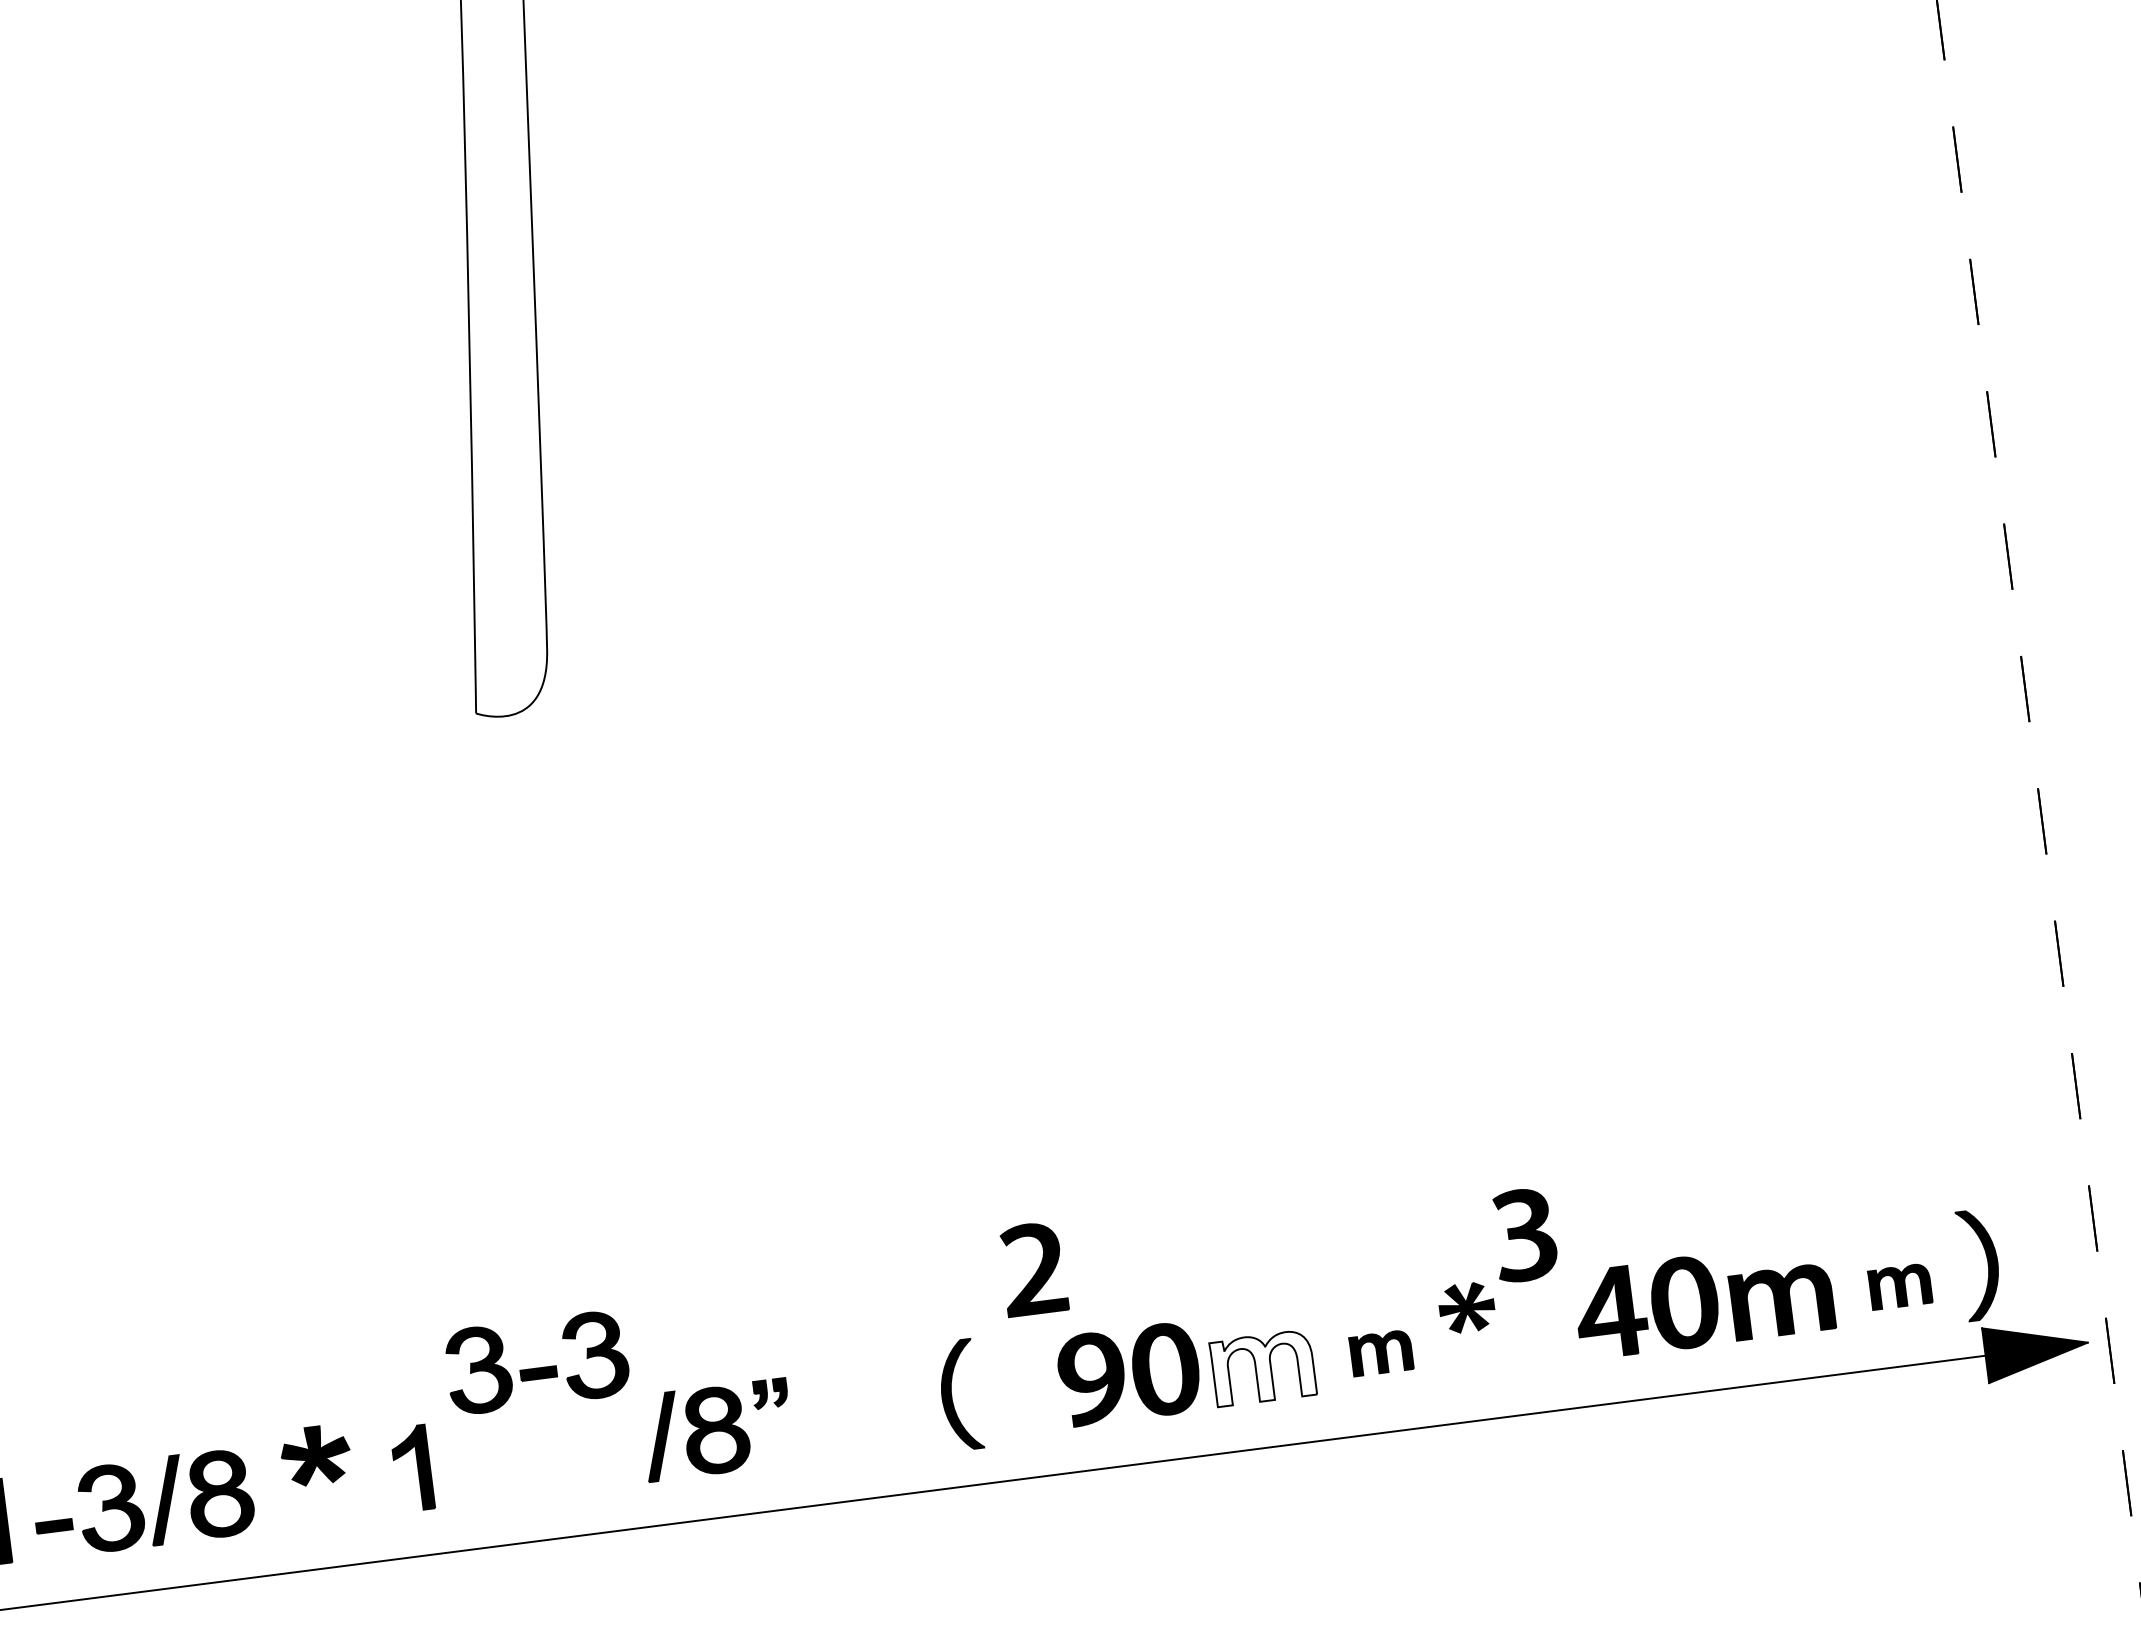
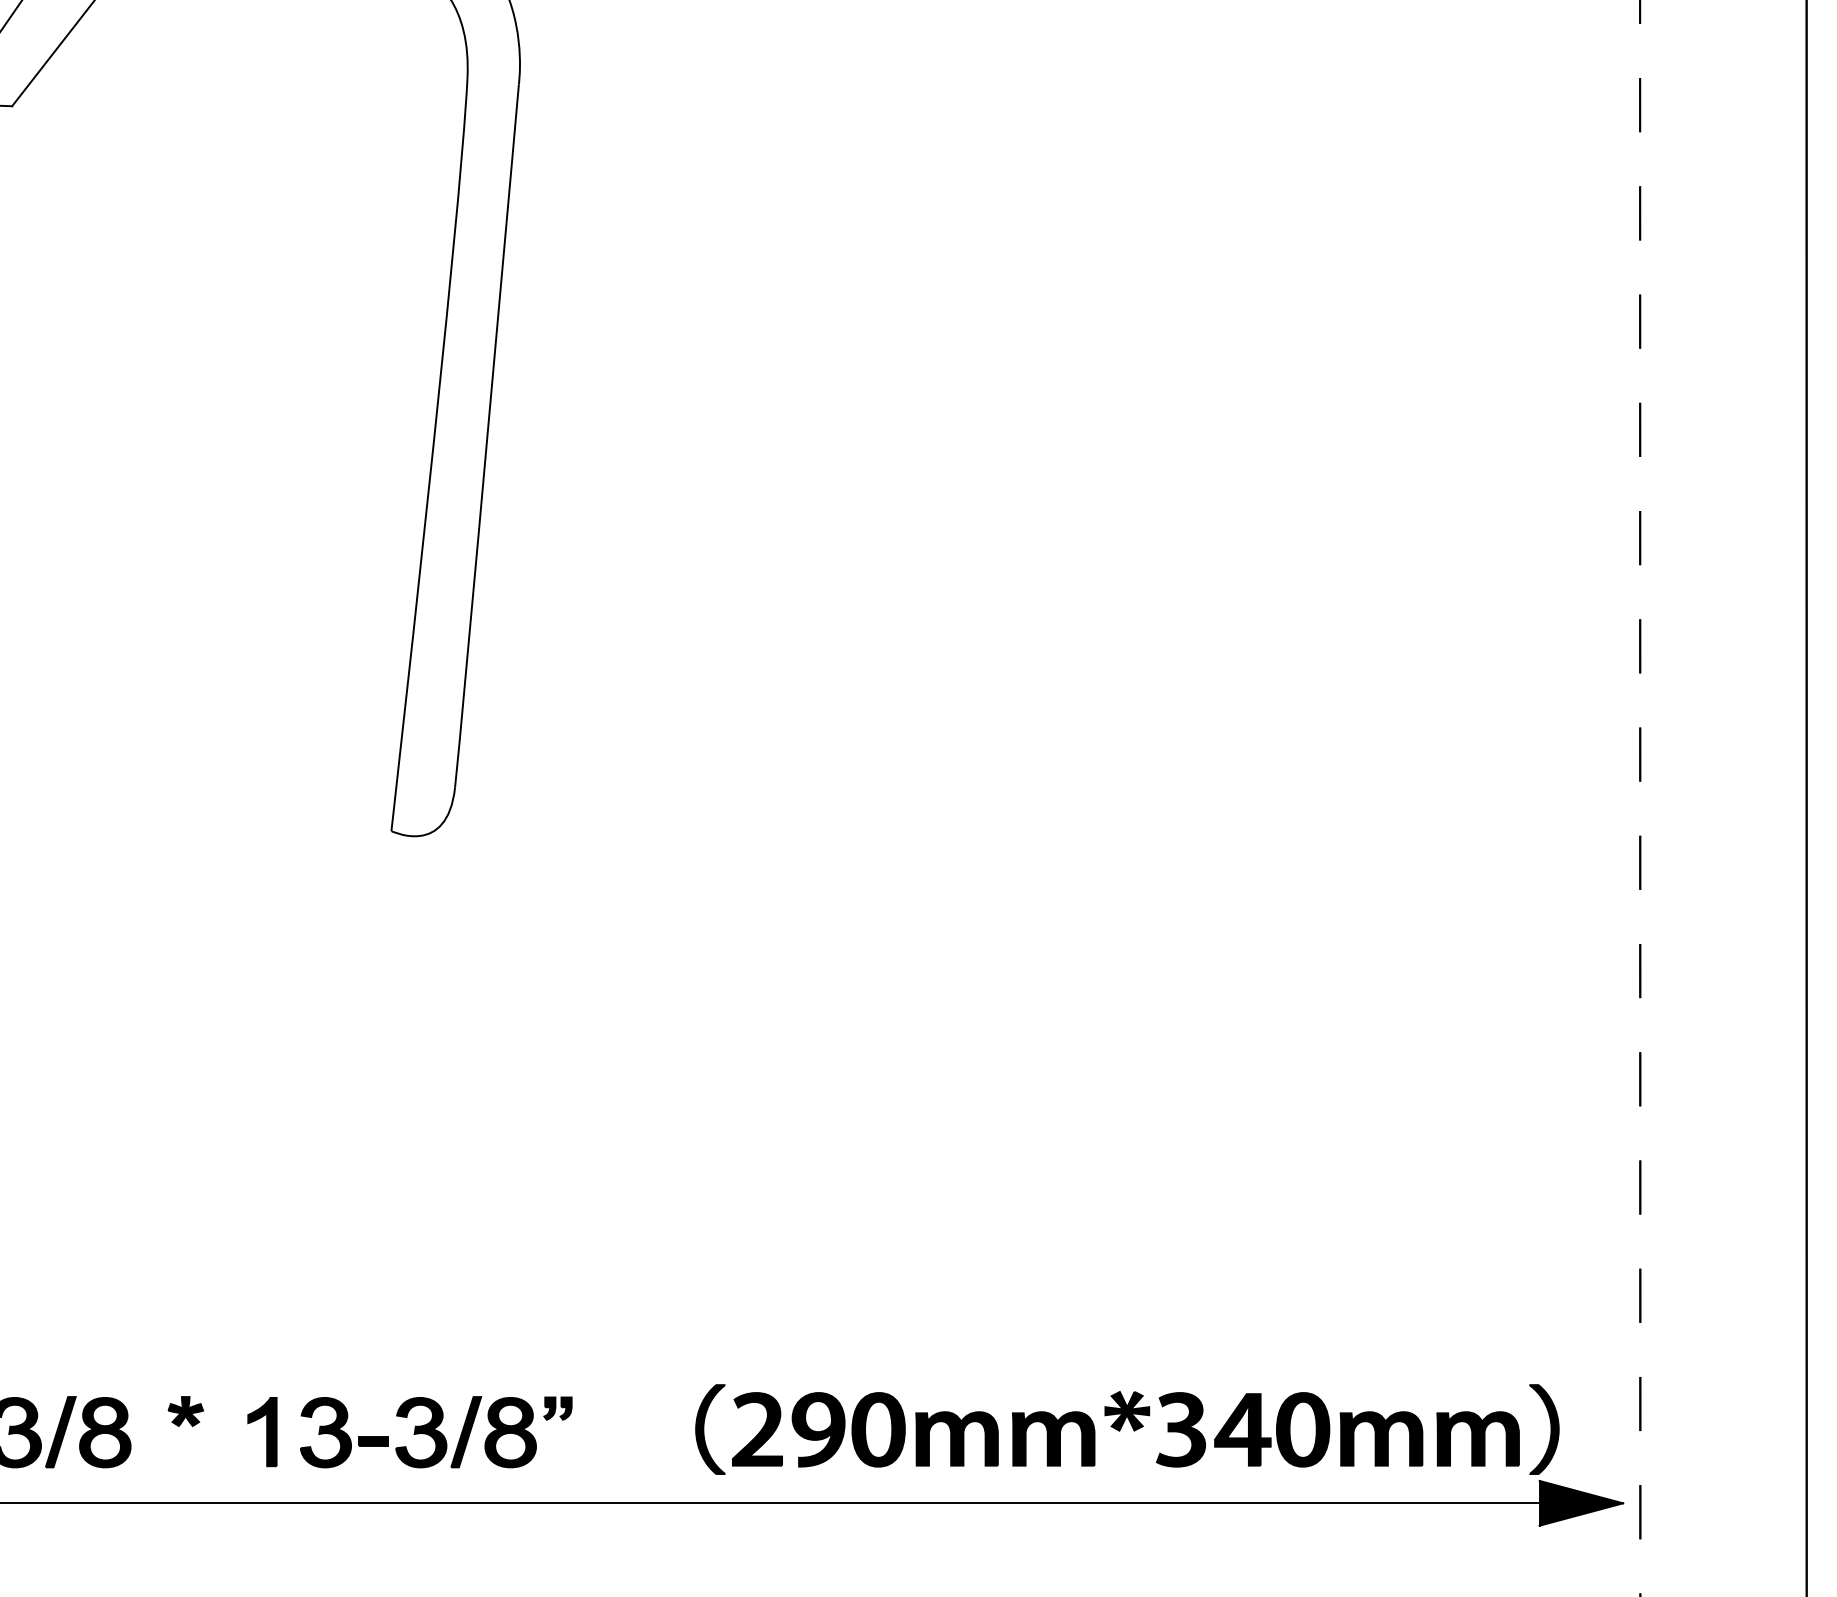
part: (1523, 1234) -> (1180, 1429), moved
part: (1033, 1269) -> (757, 1429), moved
part: (1899, 1286) -> (1477, 1438), size x1.67
part: (1380, 1352) -> (1053, 1438), size x1.67
part: (536, 1362) -> (373, 1432), moved
fill: (1262, 1367) -> (956, 1438), added
part: (315, 1455) -> (185, 1411), size x0.62

